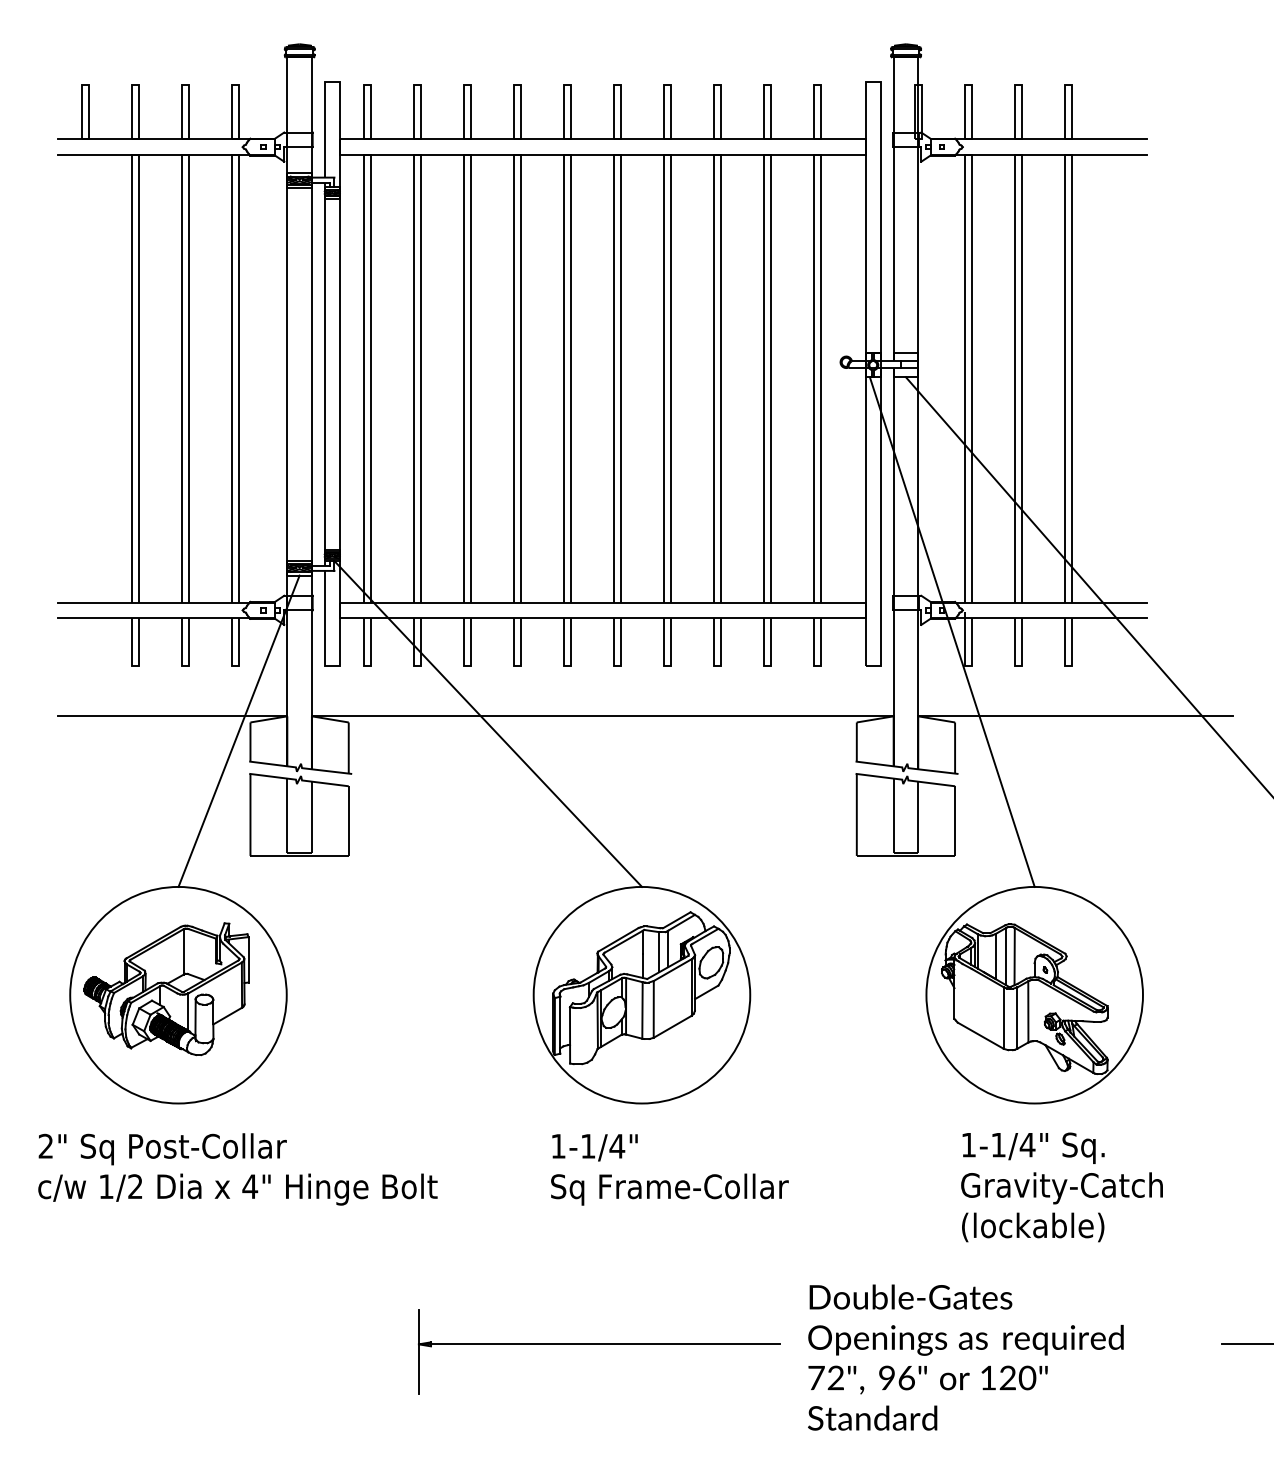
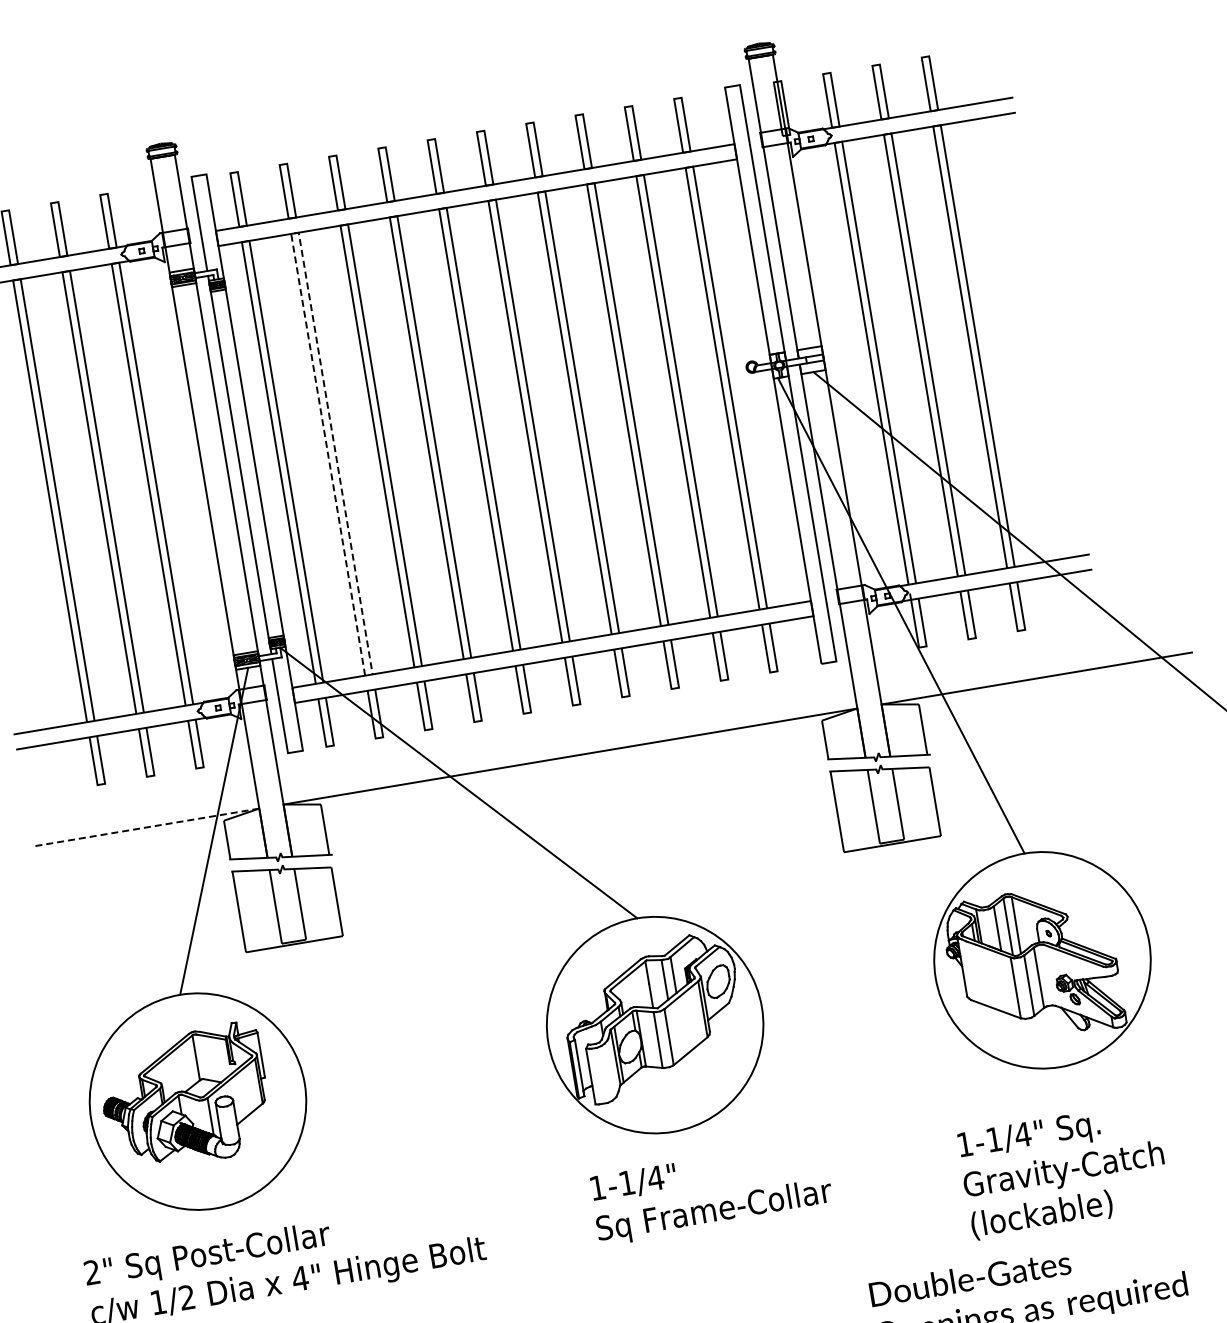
line: (417, 154) -> (294, 232), solid -> dashed
line: (172, 716) -> (146, 827), solid -> dashed
text: (1061, 1187) -> (1063, 1171), moved

